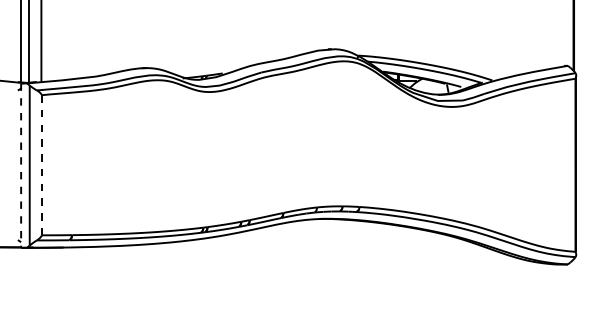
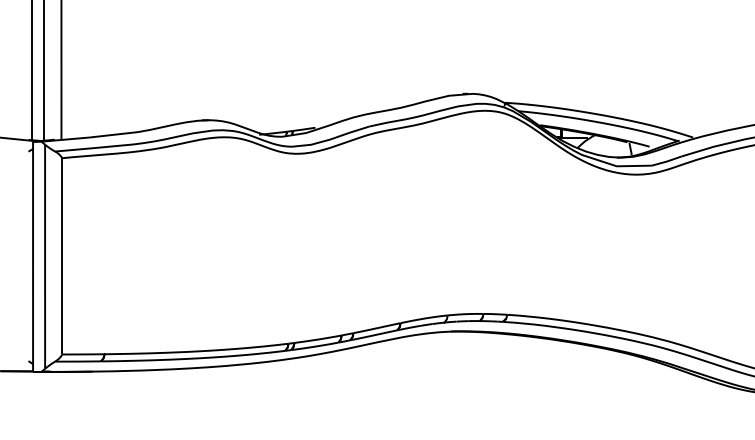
line: (41, 165) -> (61, 256), dashed -> solid
line: (21, 166) -> (33, 258), dashed -> solid

